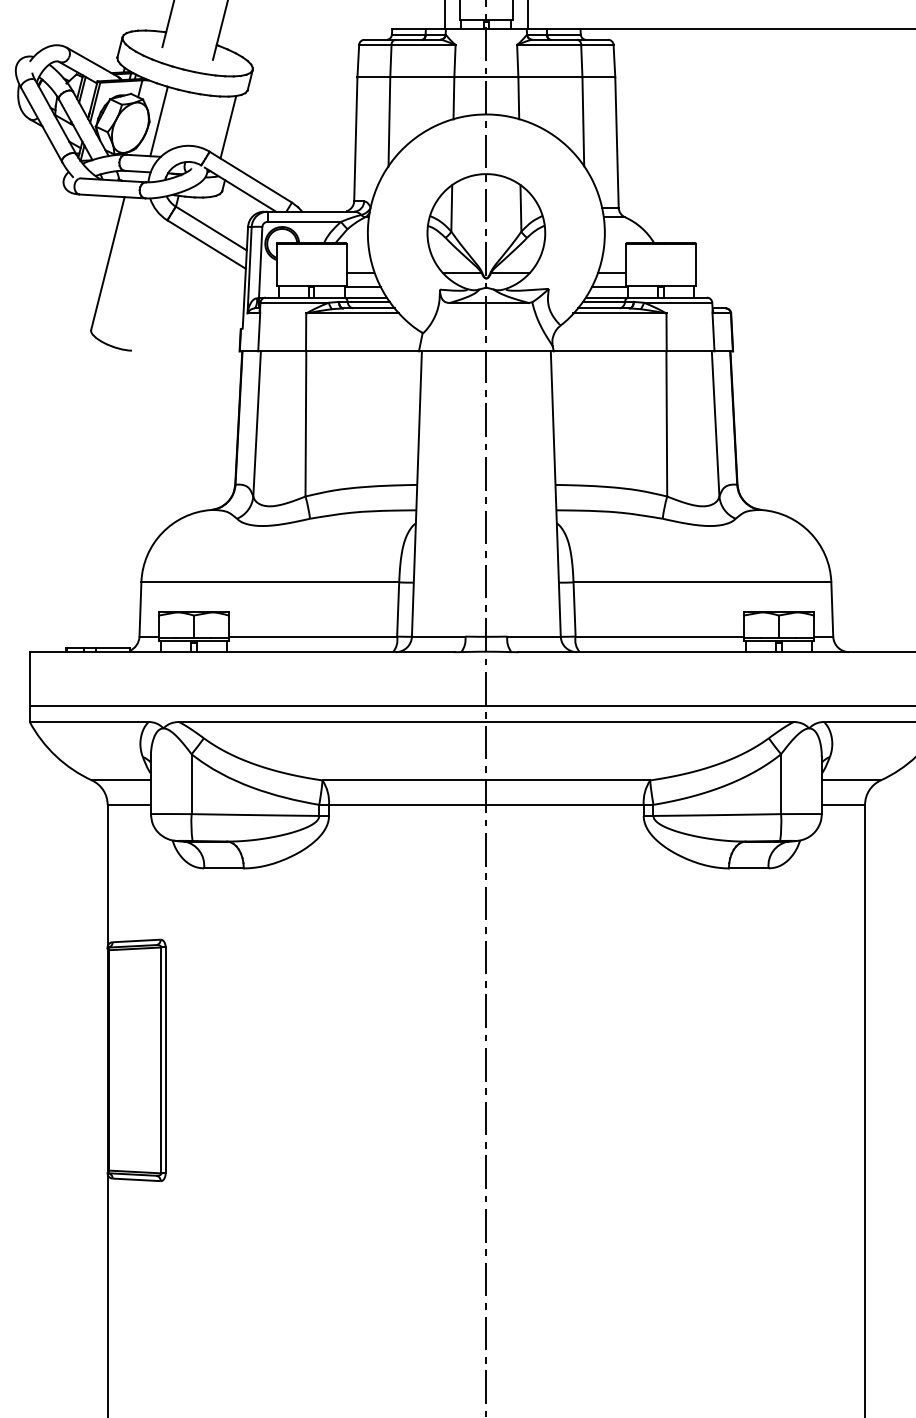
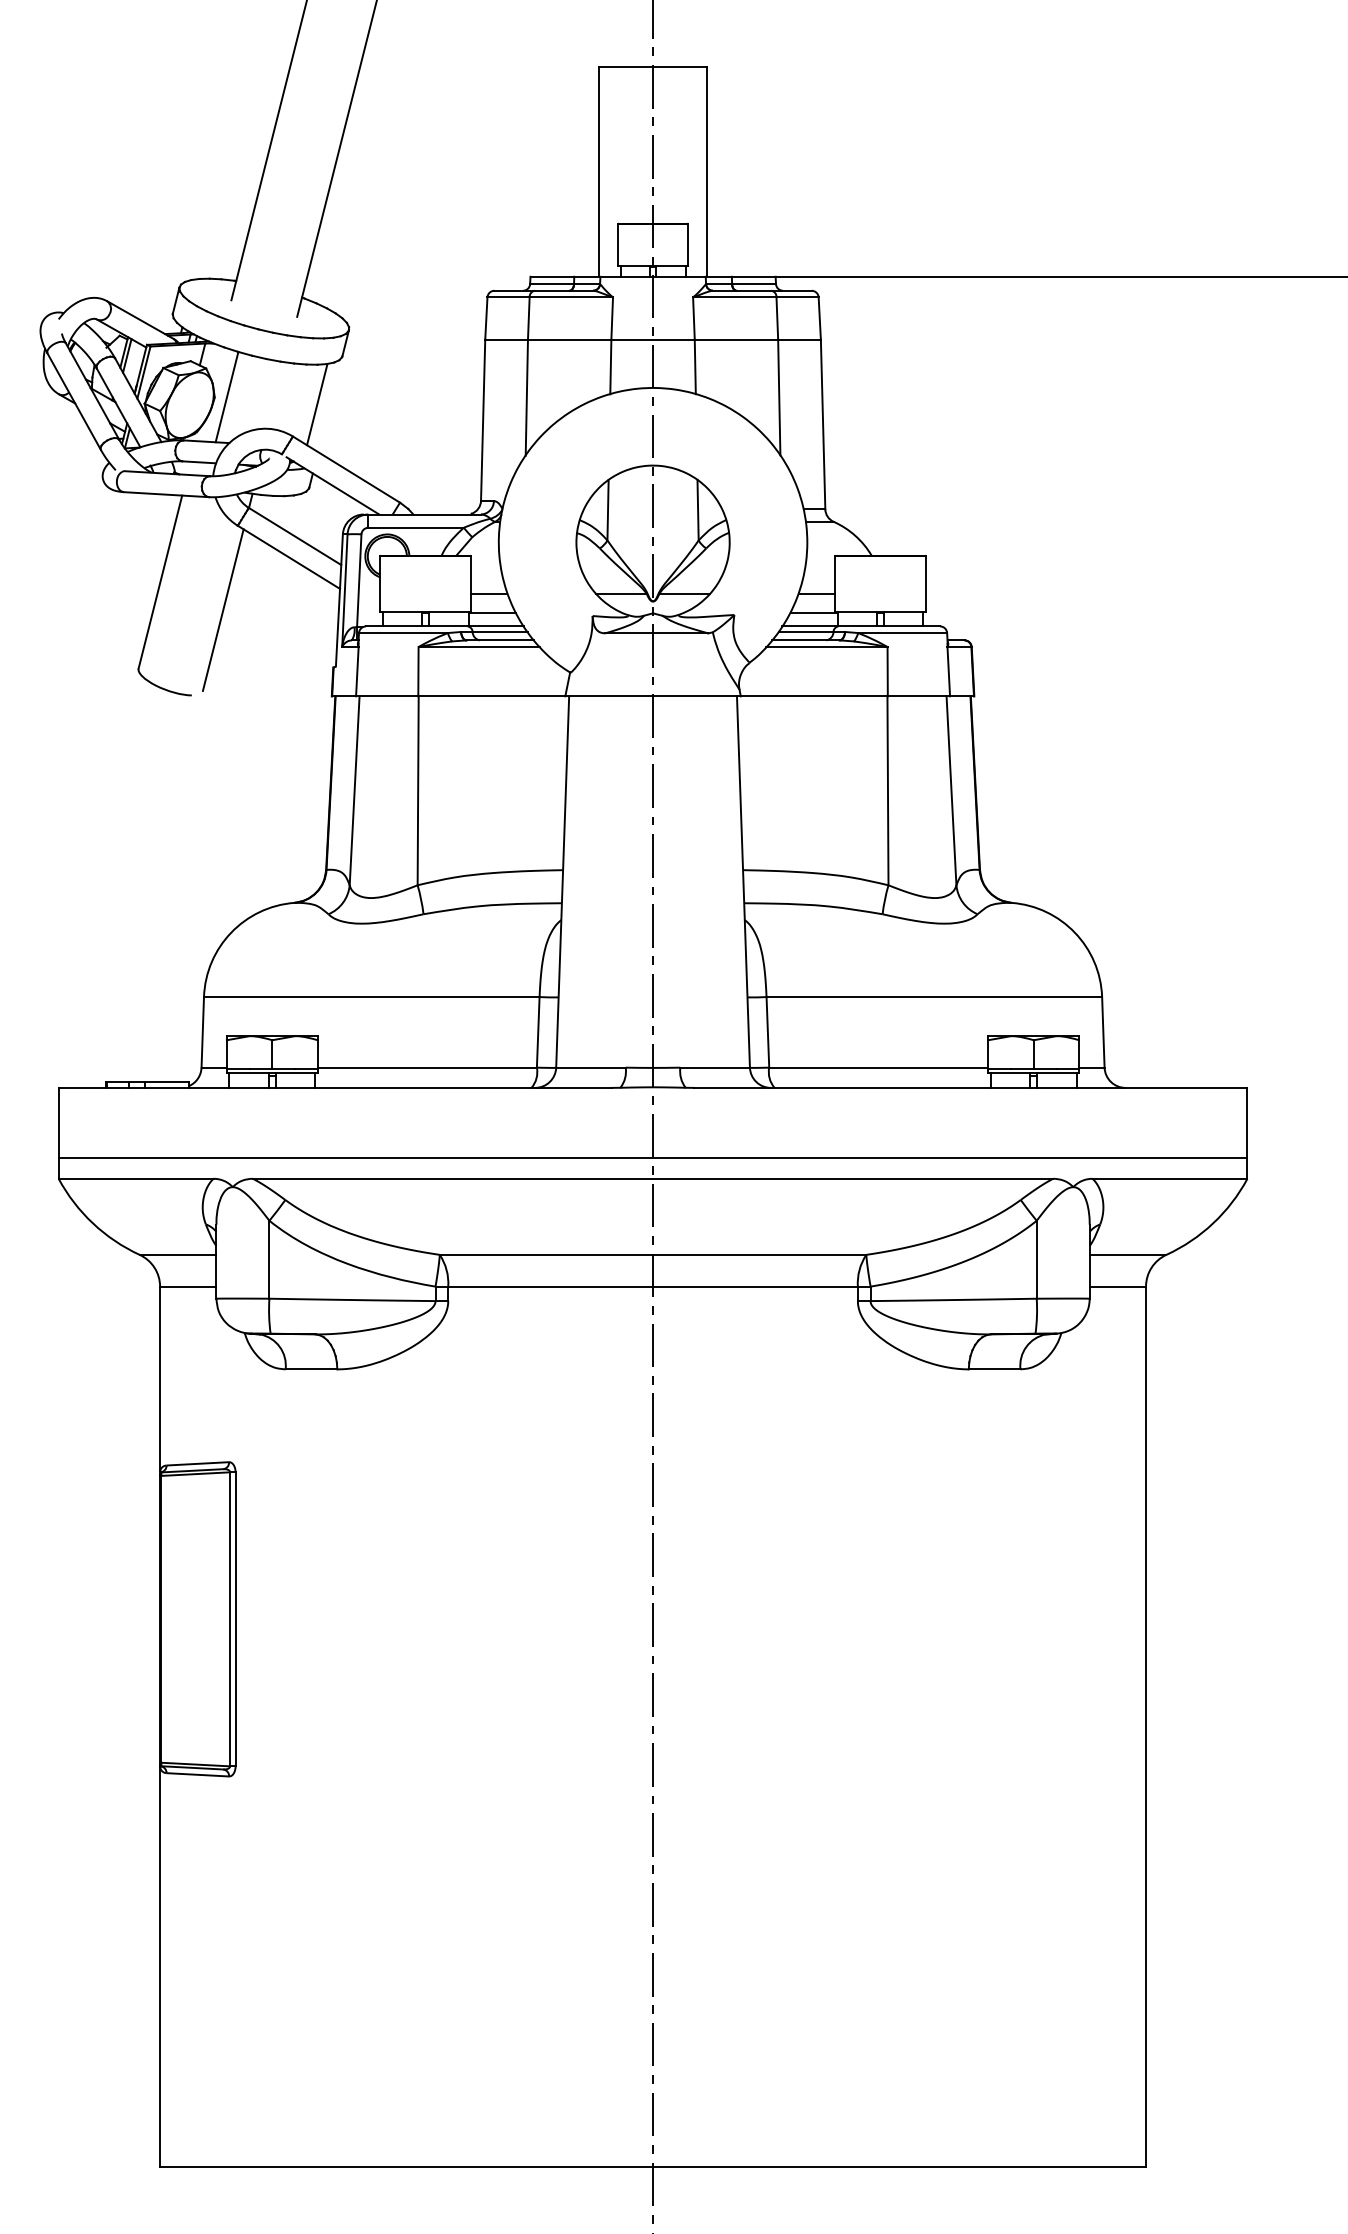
line: (155, 284) -> (222, 609), added

